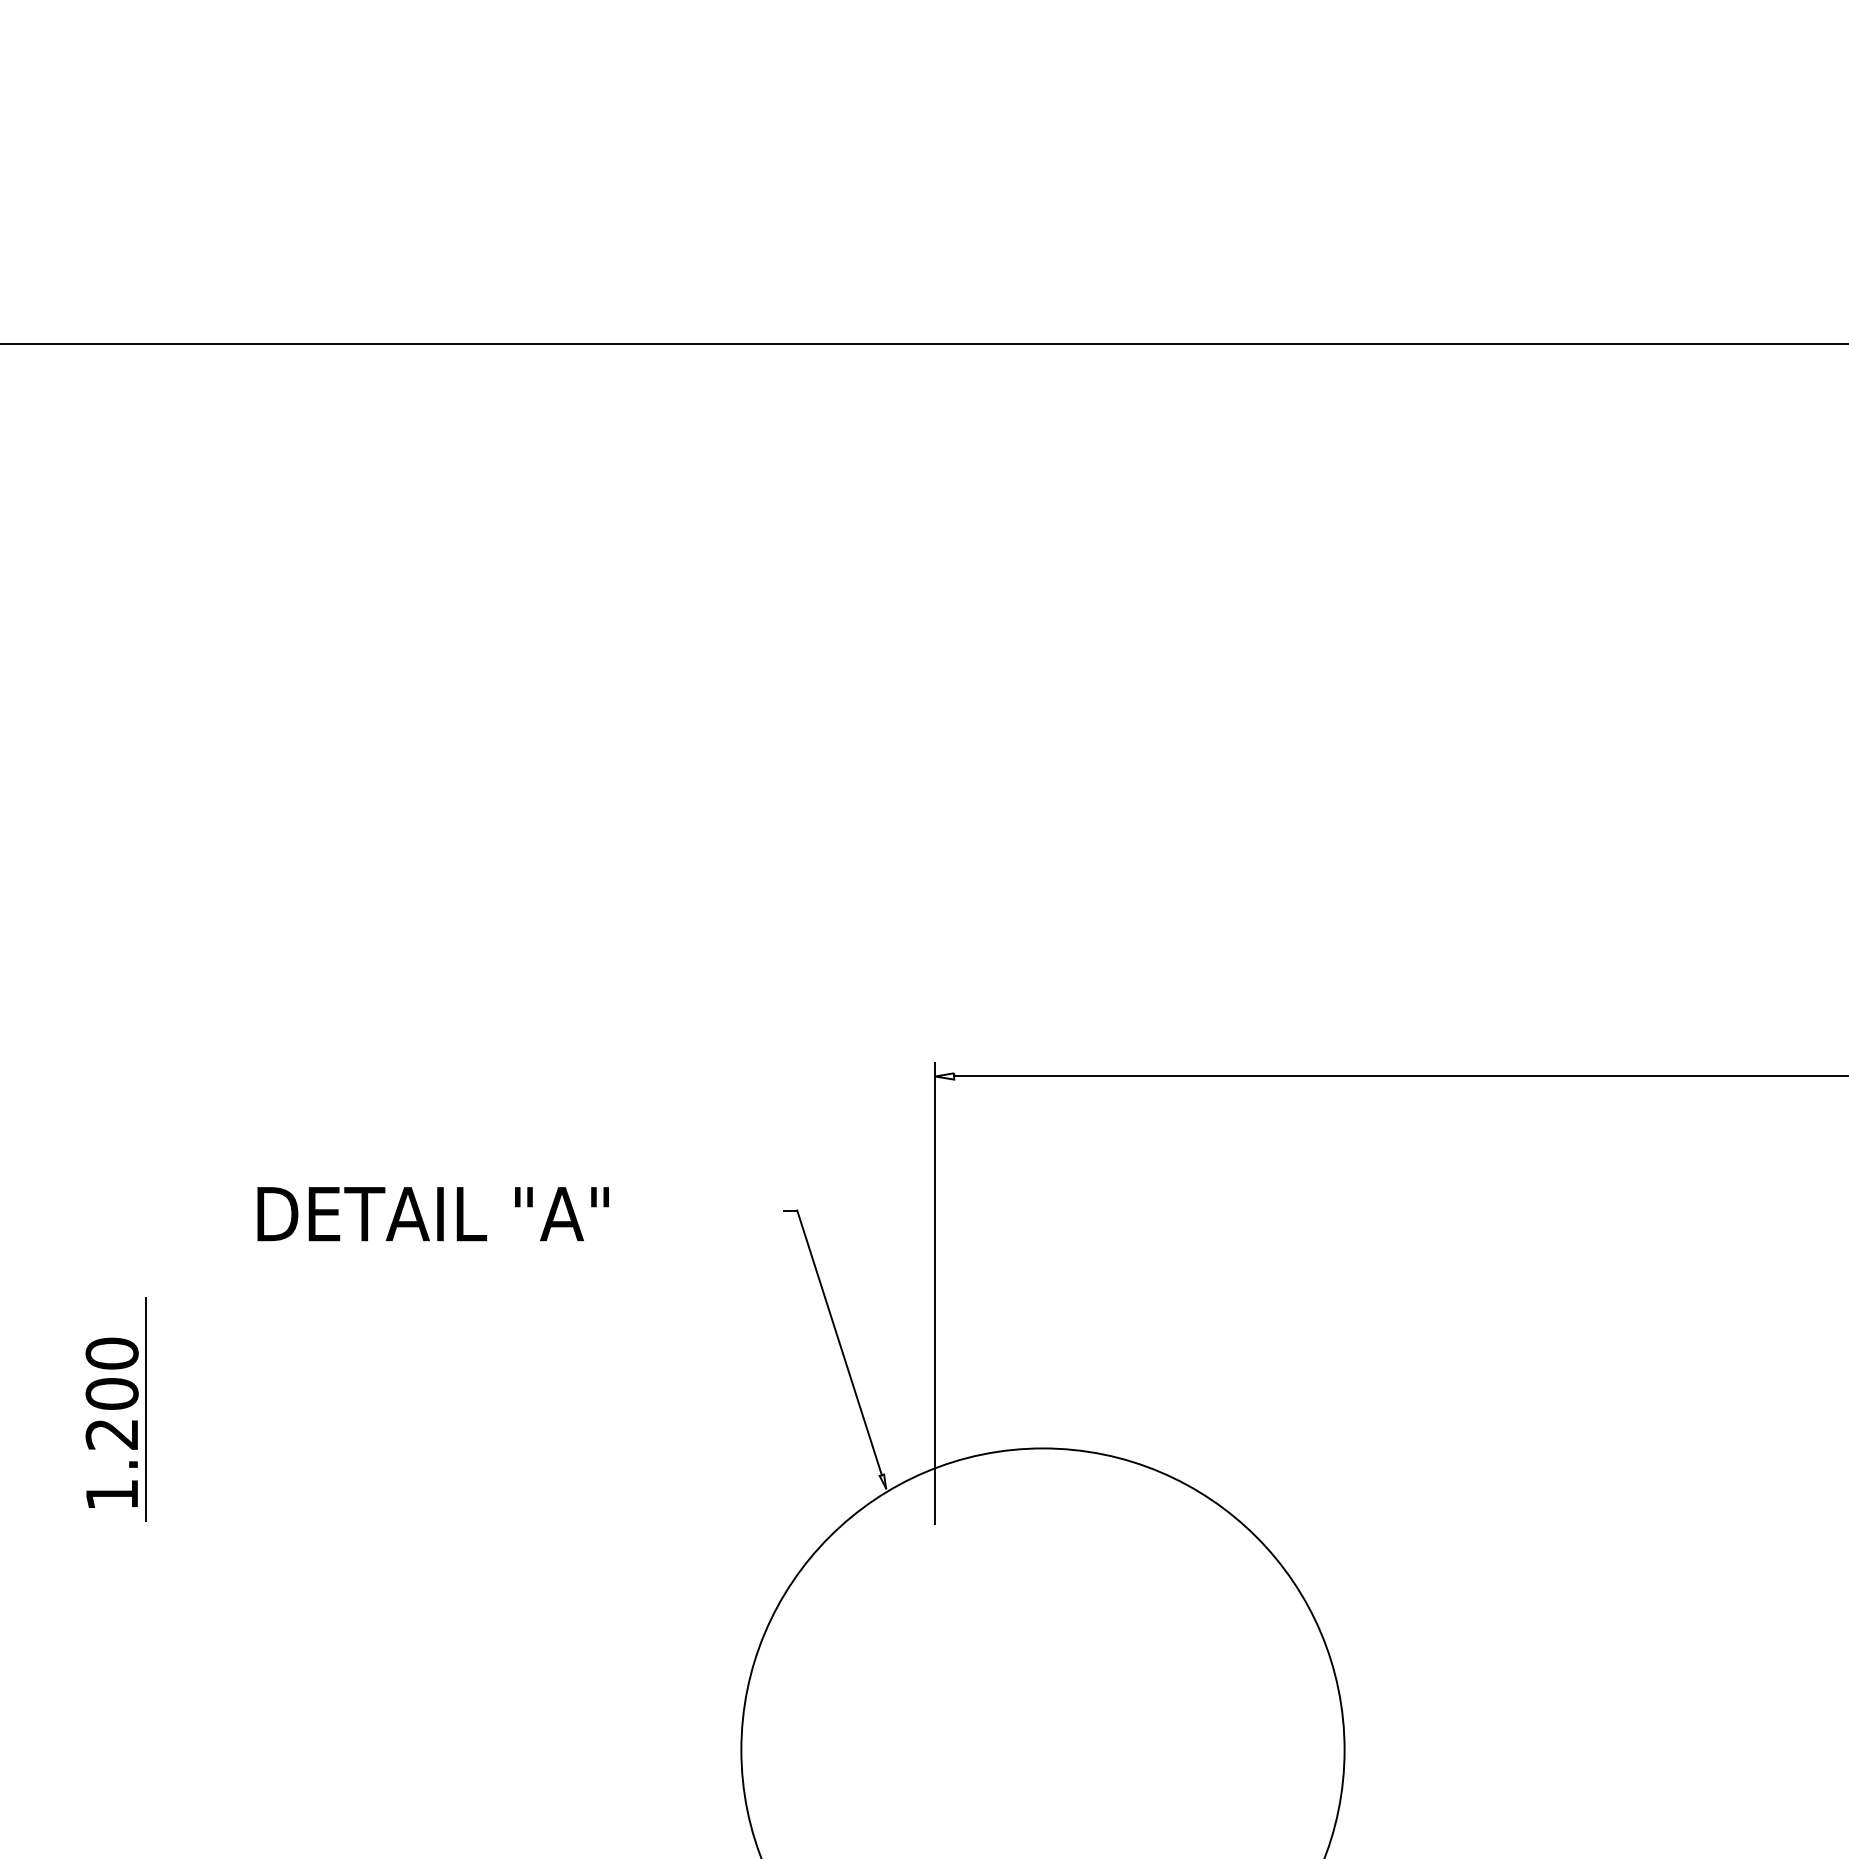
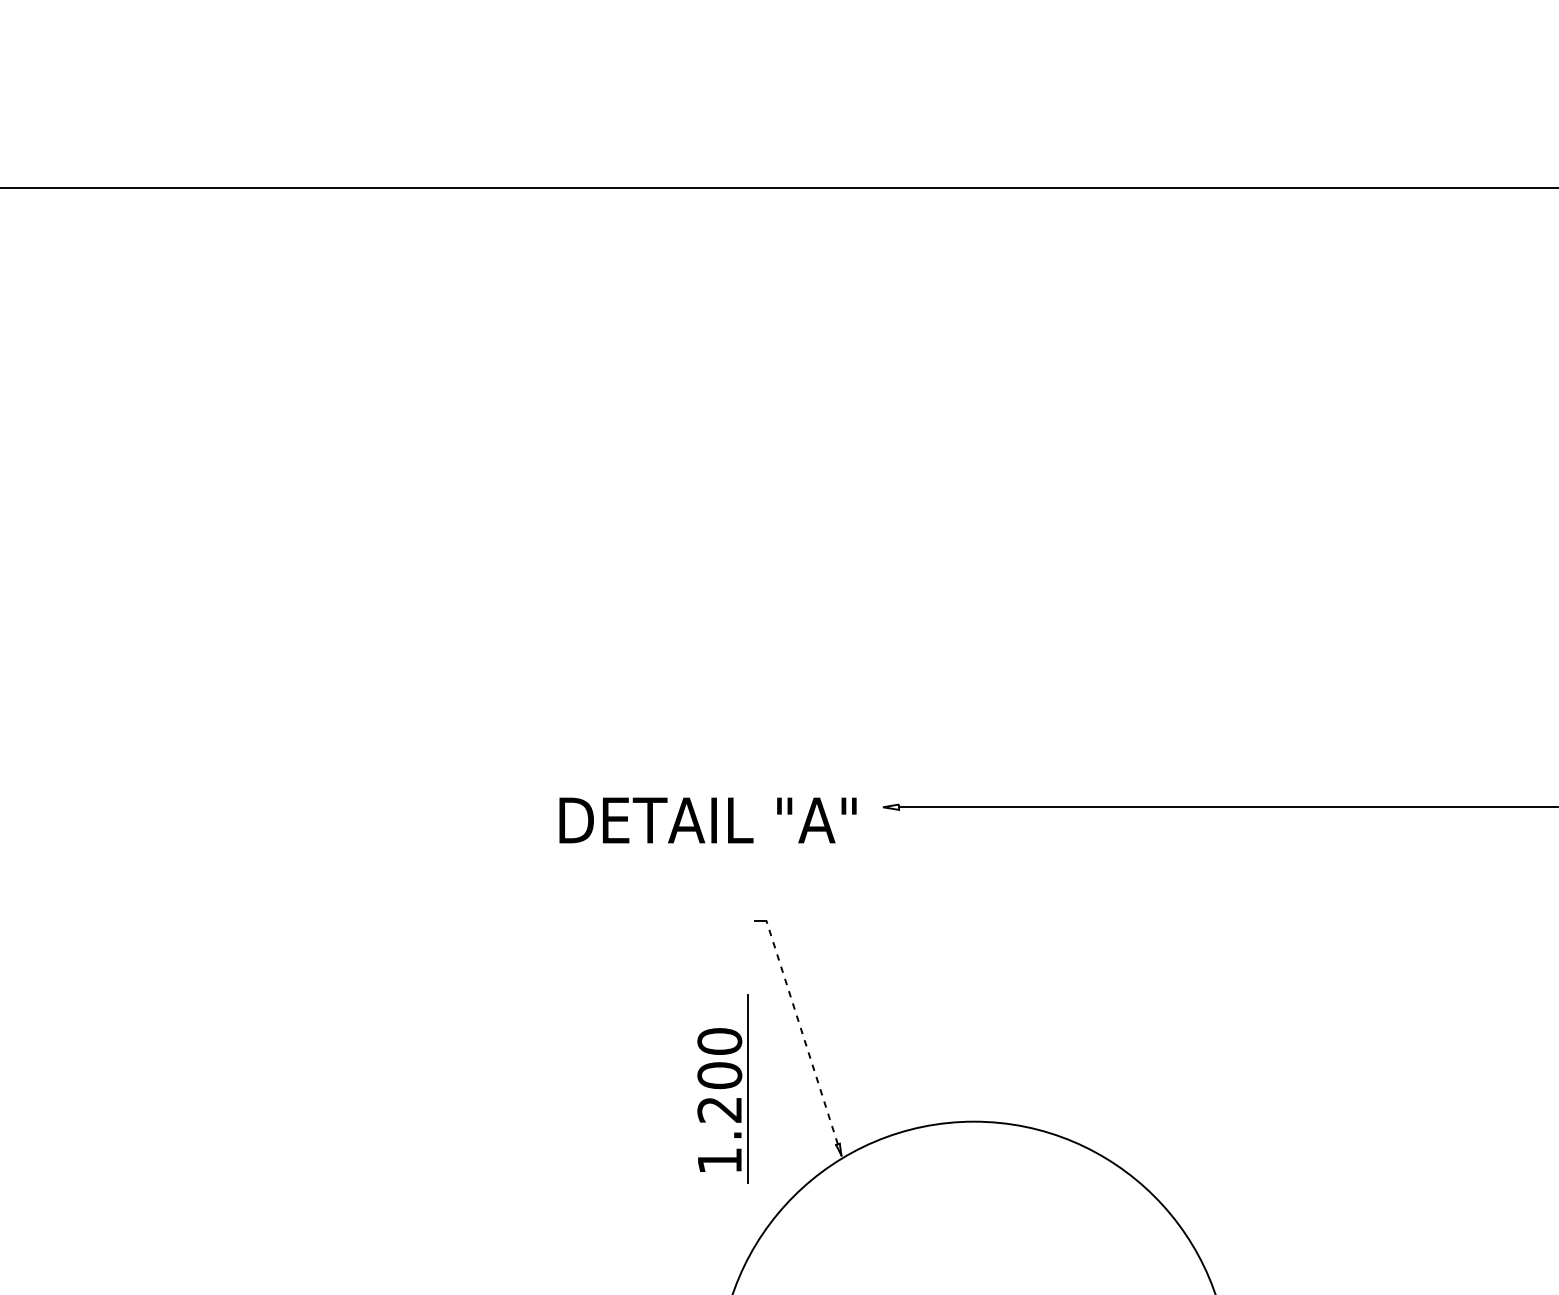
text: (432, 1214) -> (707, 820), moved
line: (935, 1292) -> (883, 989), removed
line: (839, 1342) -> (802, 1032), solid -> dashed
part: (115, 1409) -> (722, 1088), moved

